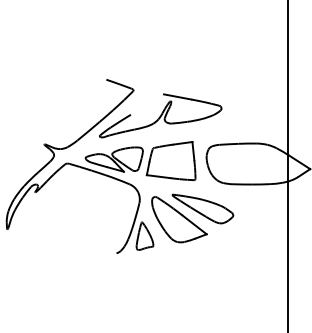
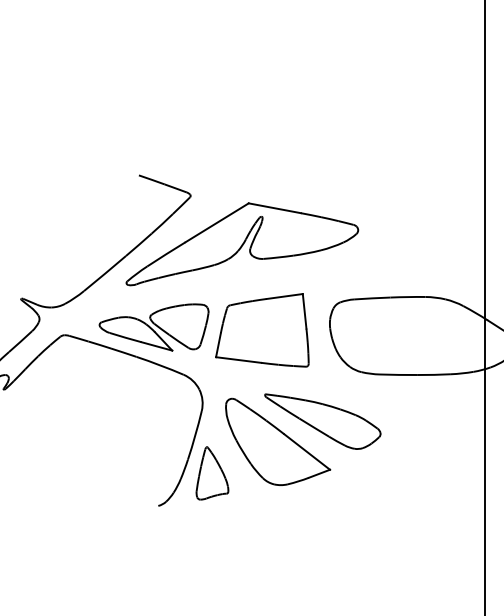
line: (147, 104) -> (217, 222), added

